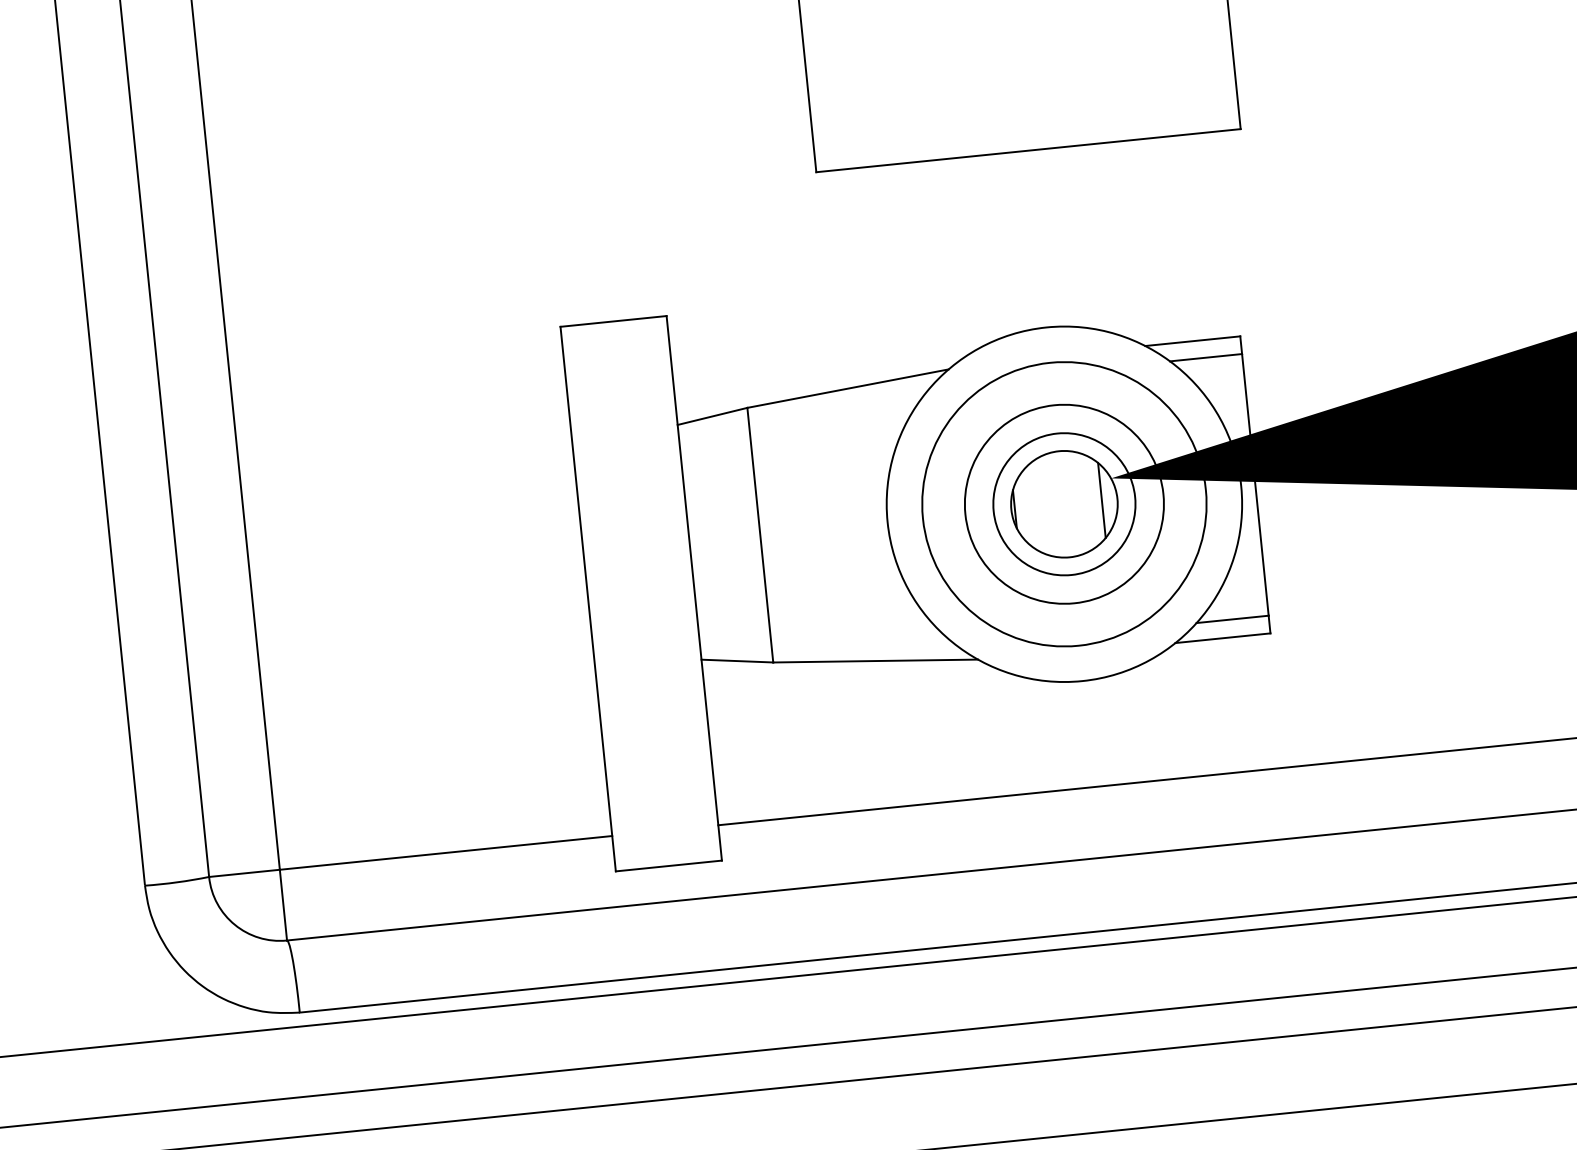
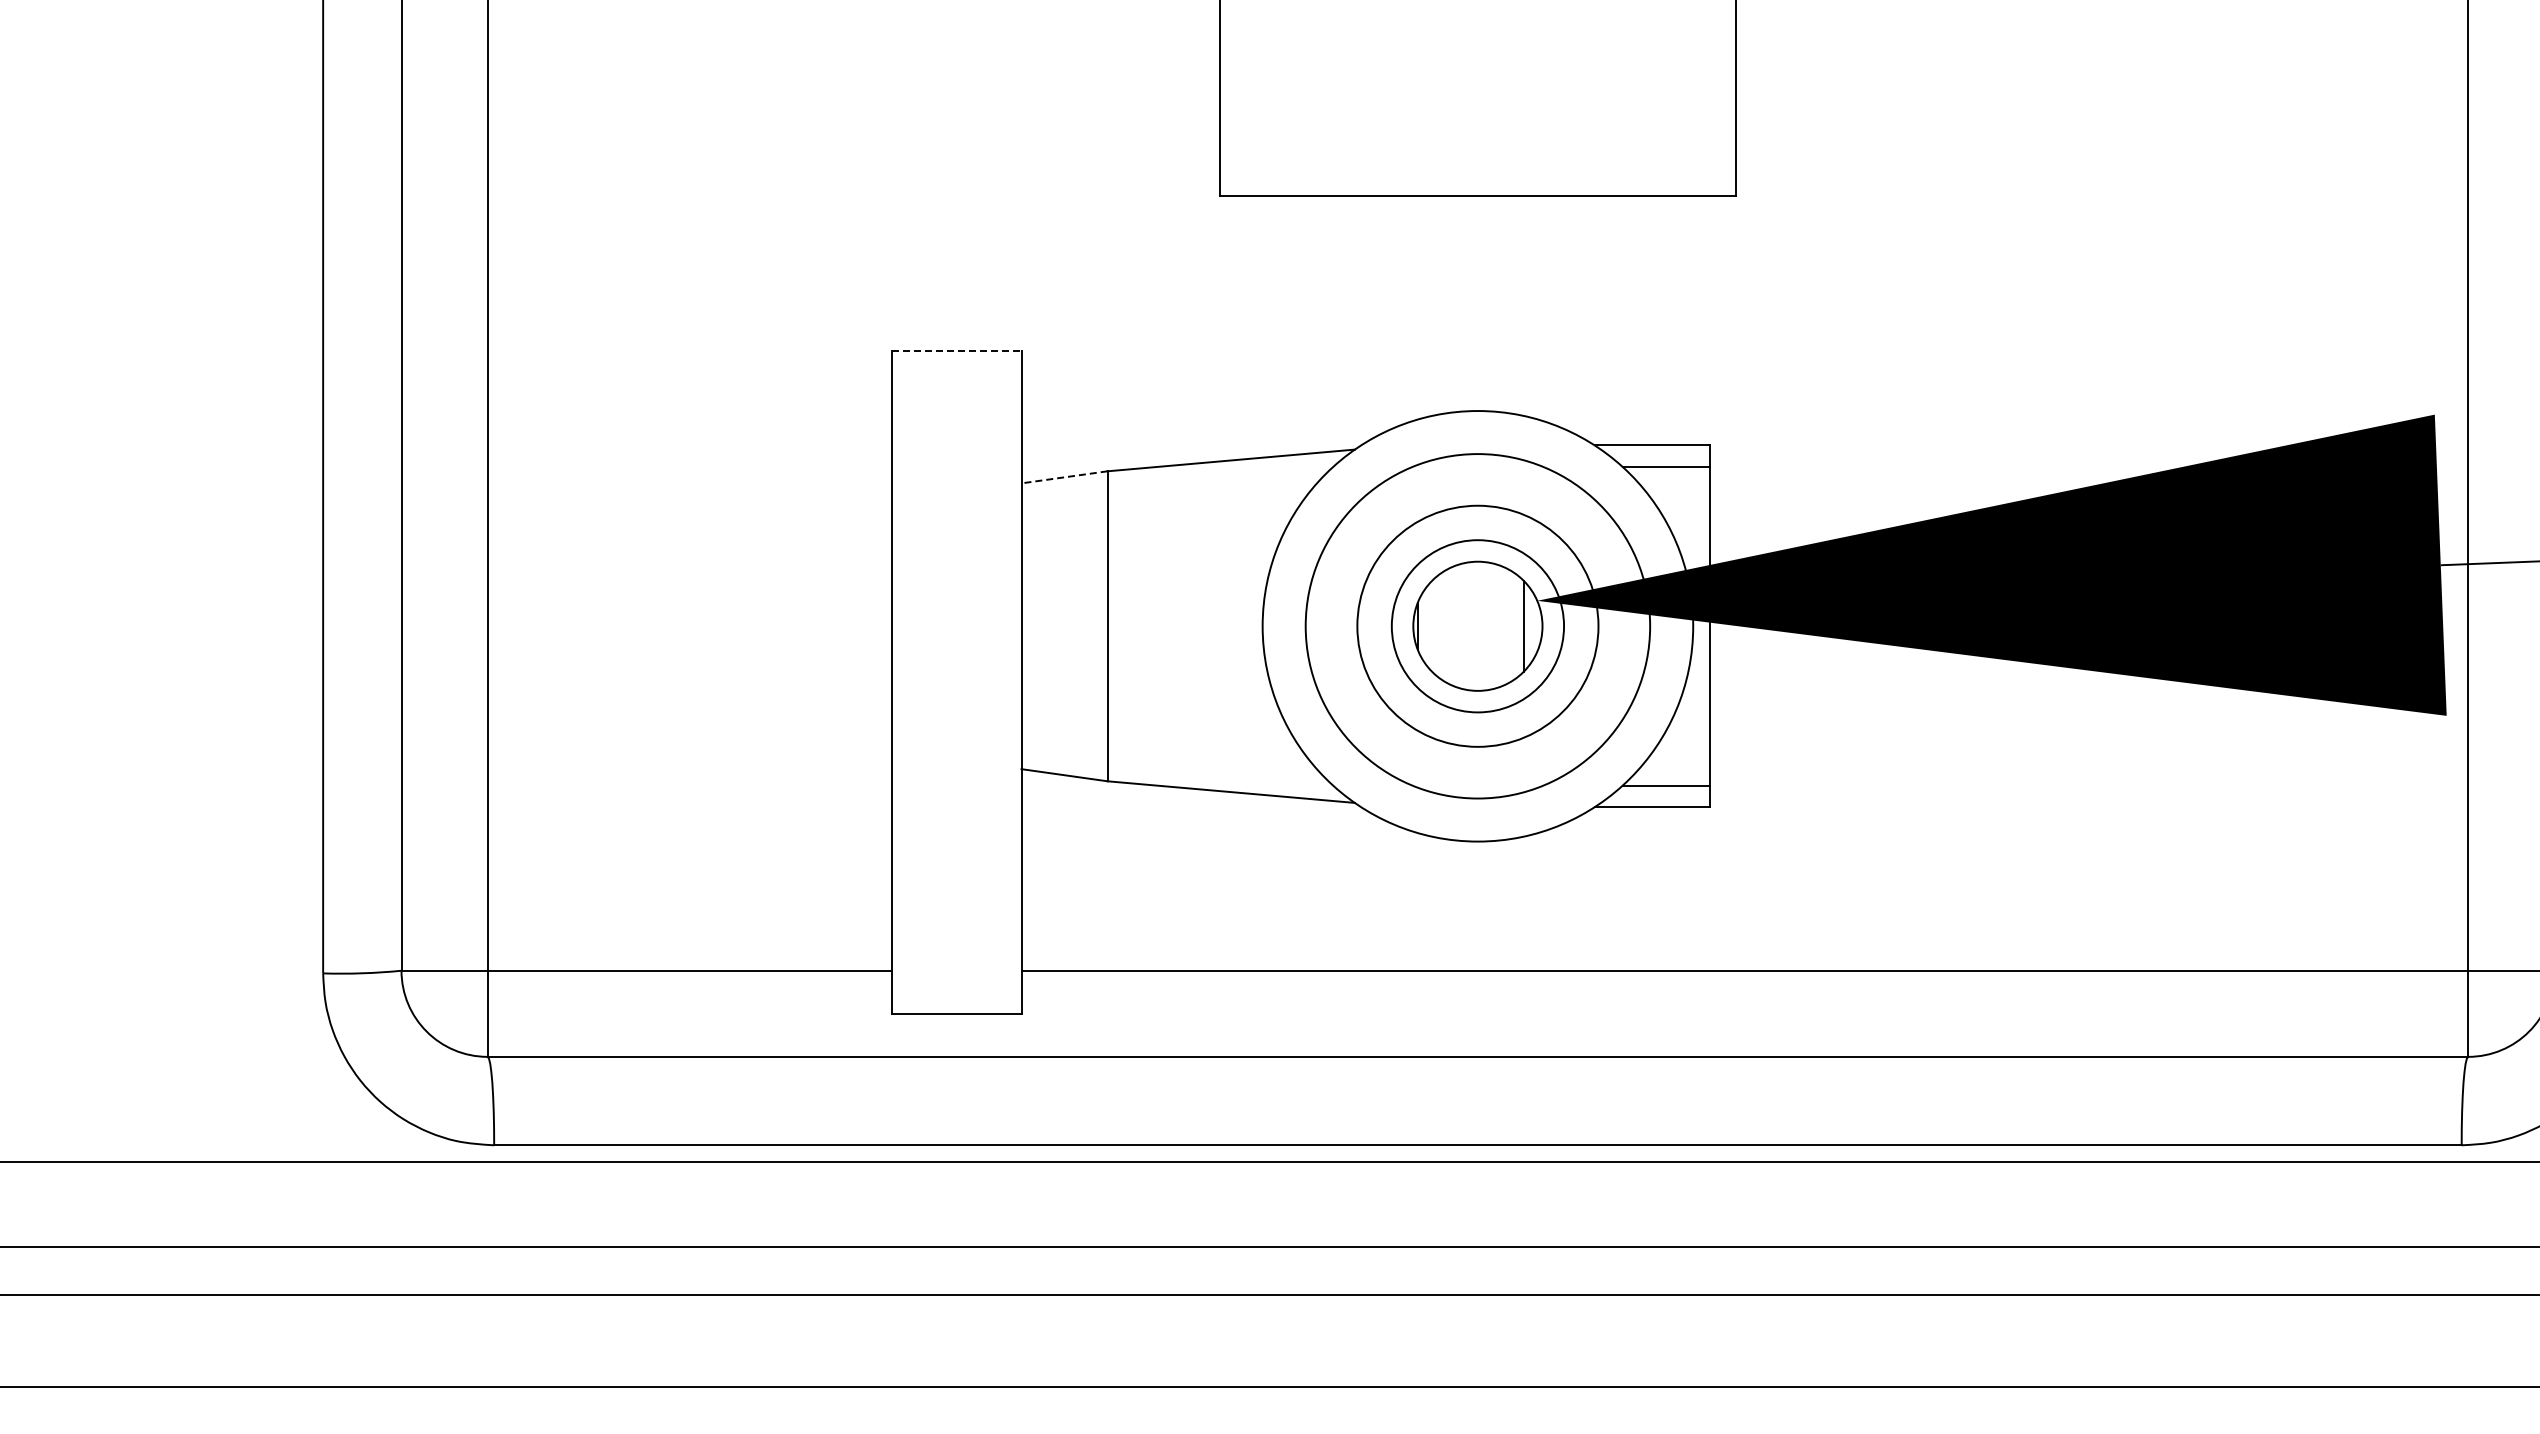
line: (613, 321) -> (956, 350), solid -> dashed
line: (712, 416) -> (1064, 477), solid -> dashed

